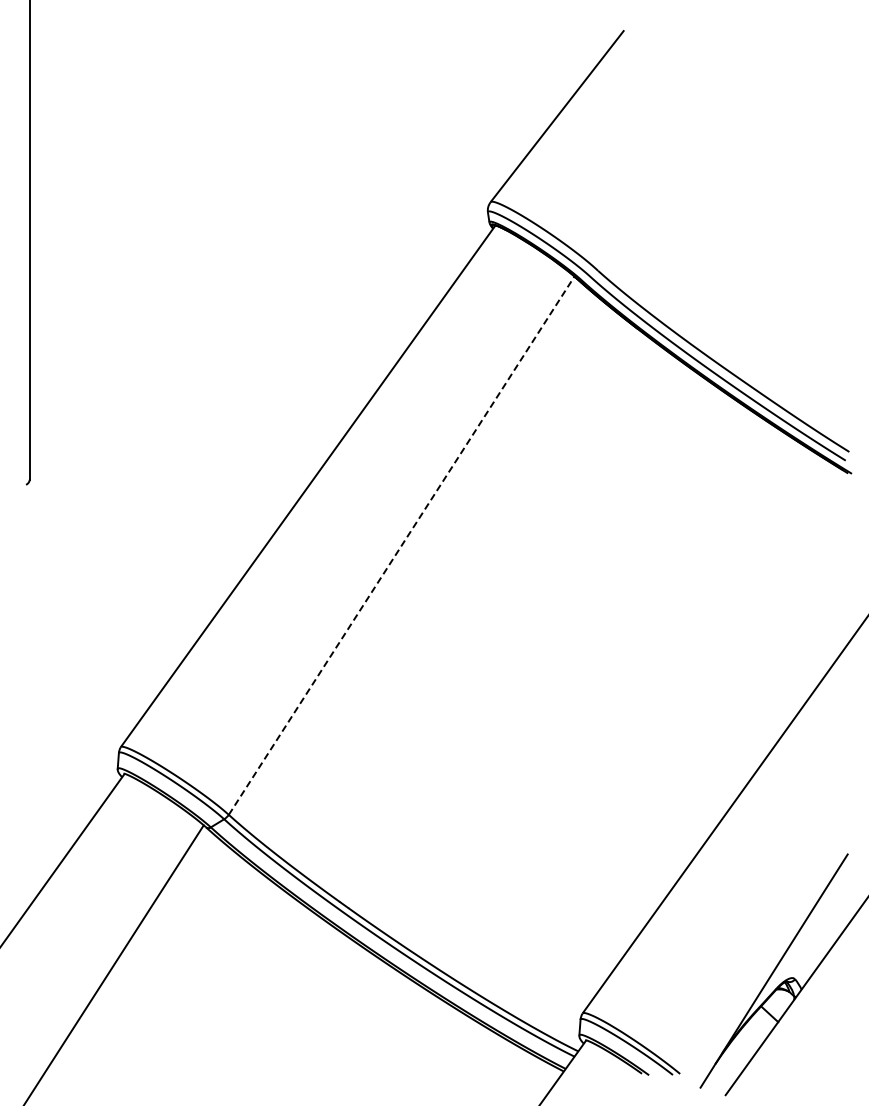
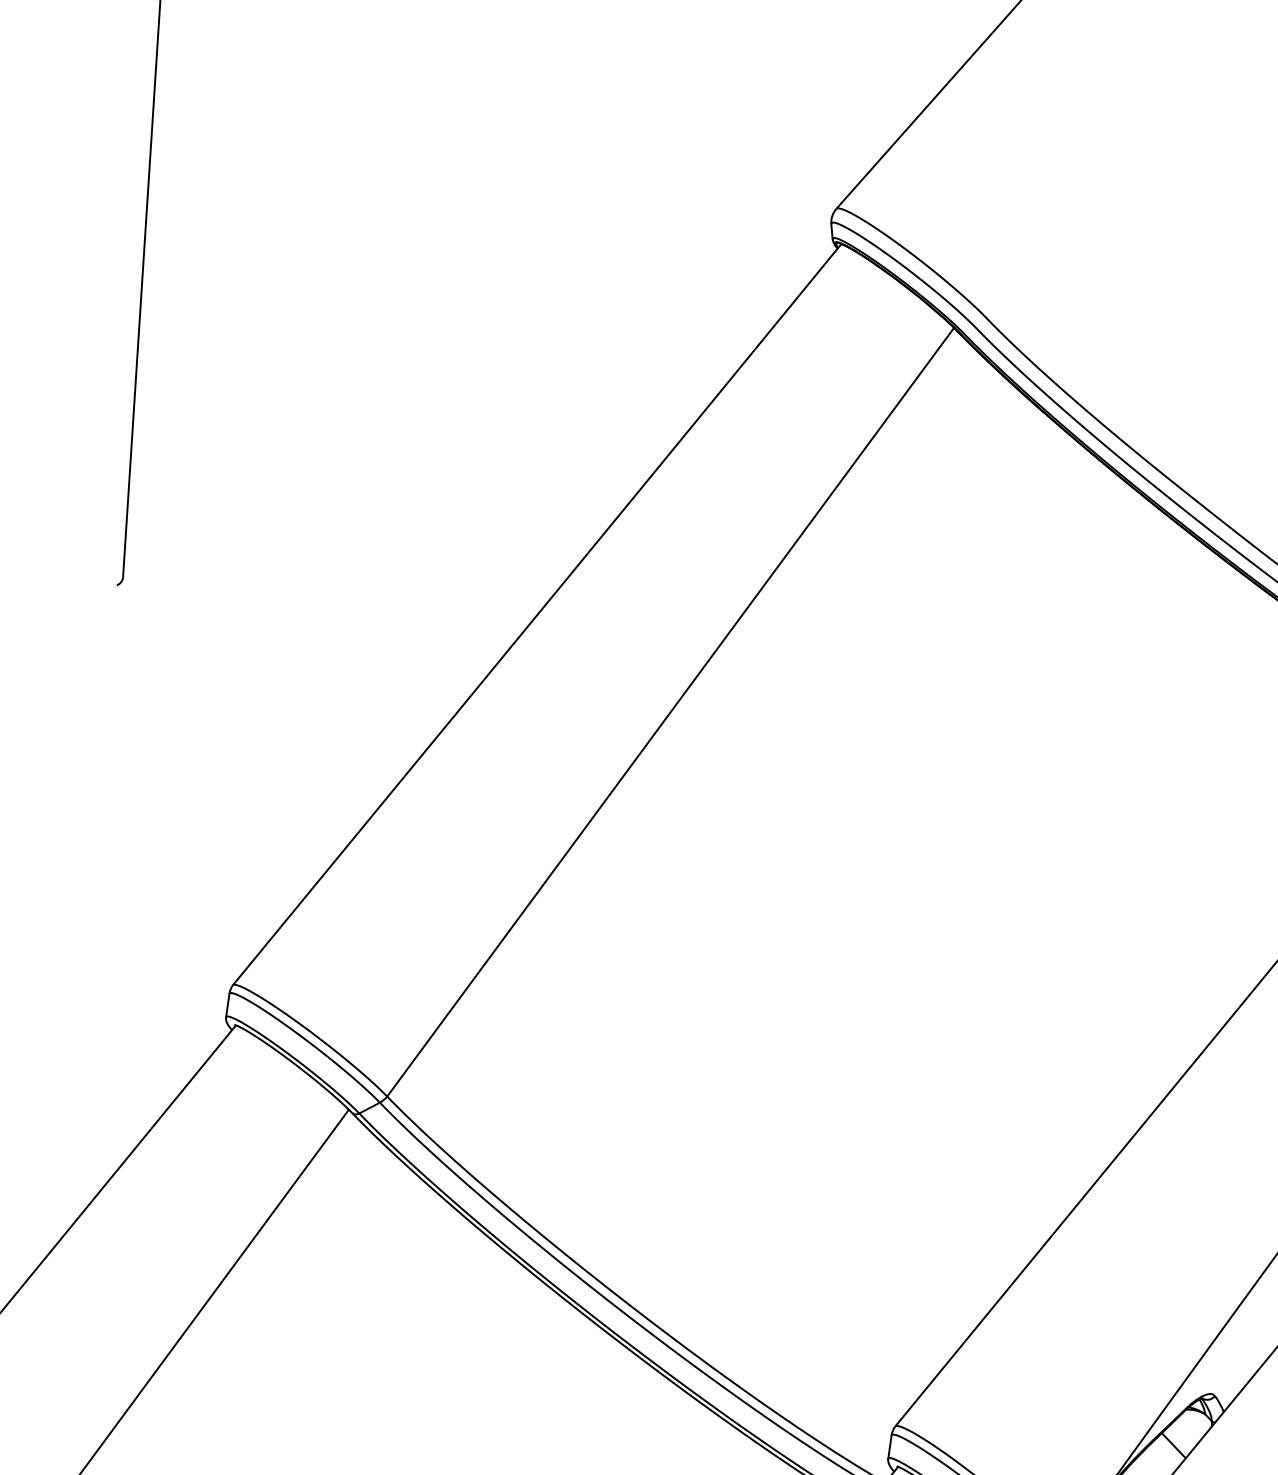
line: (401, 545) -> (670, 711), dashed -> solid

